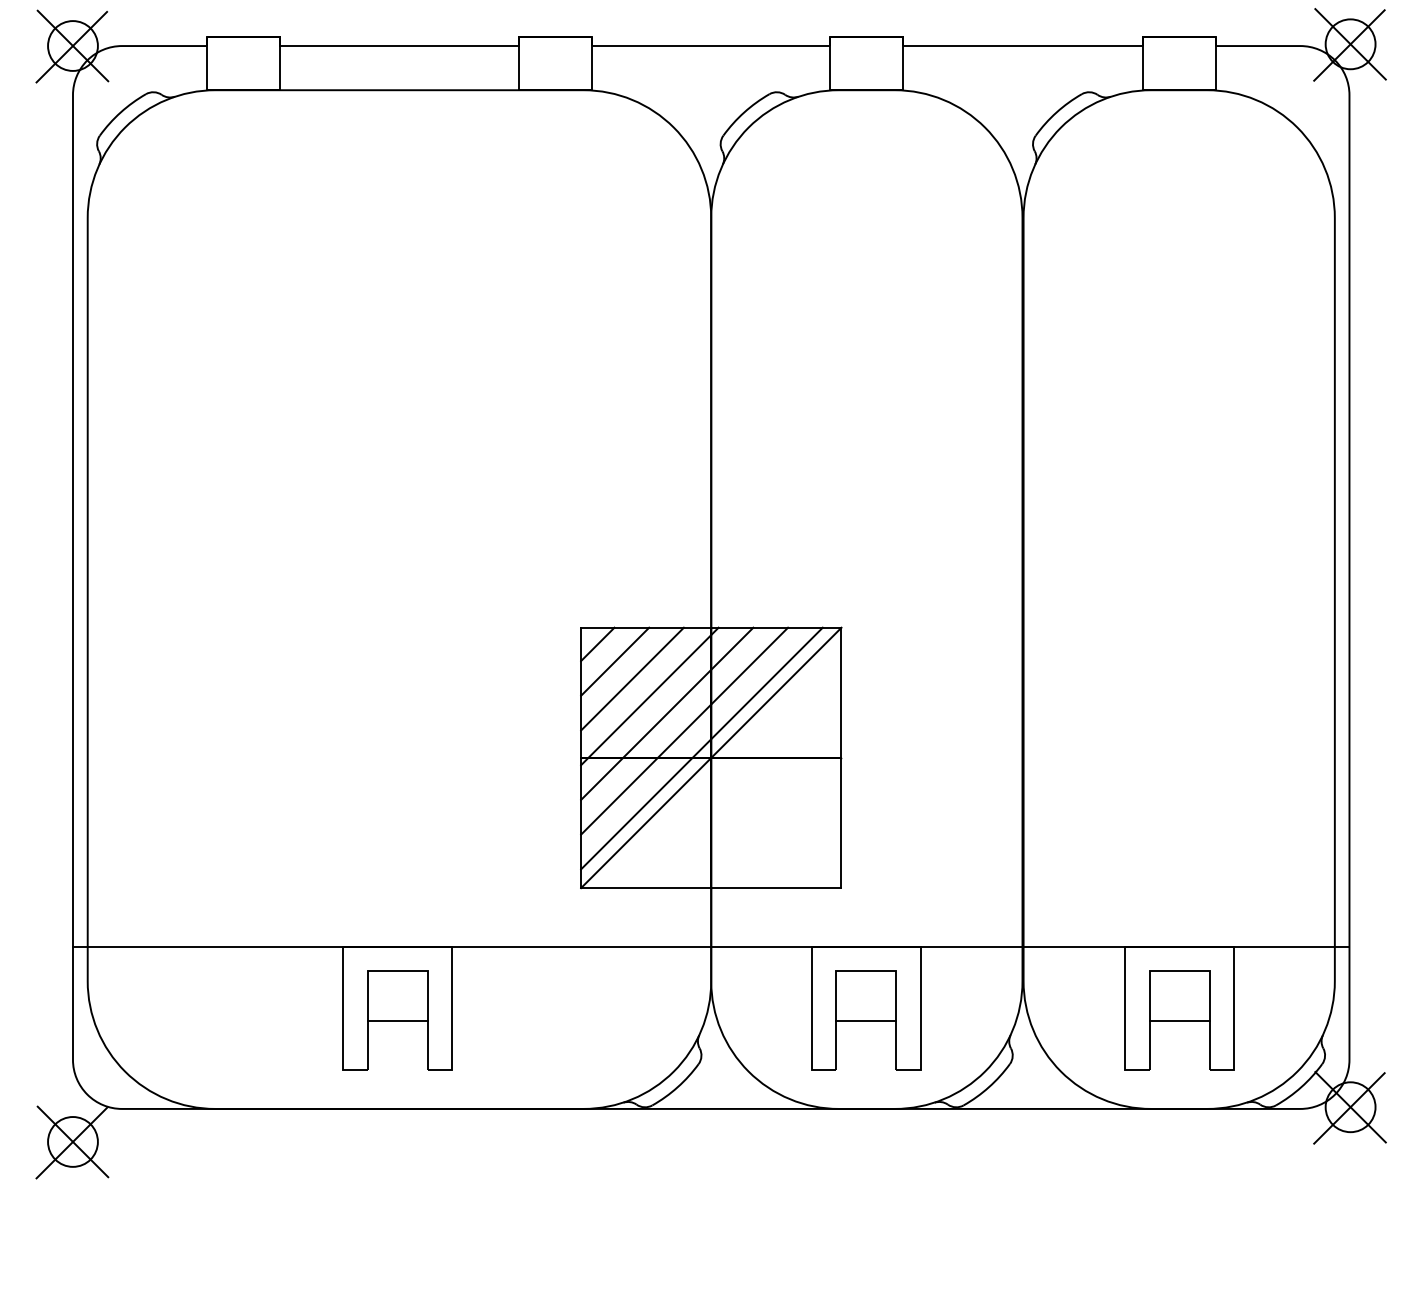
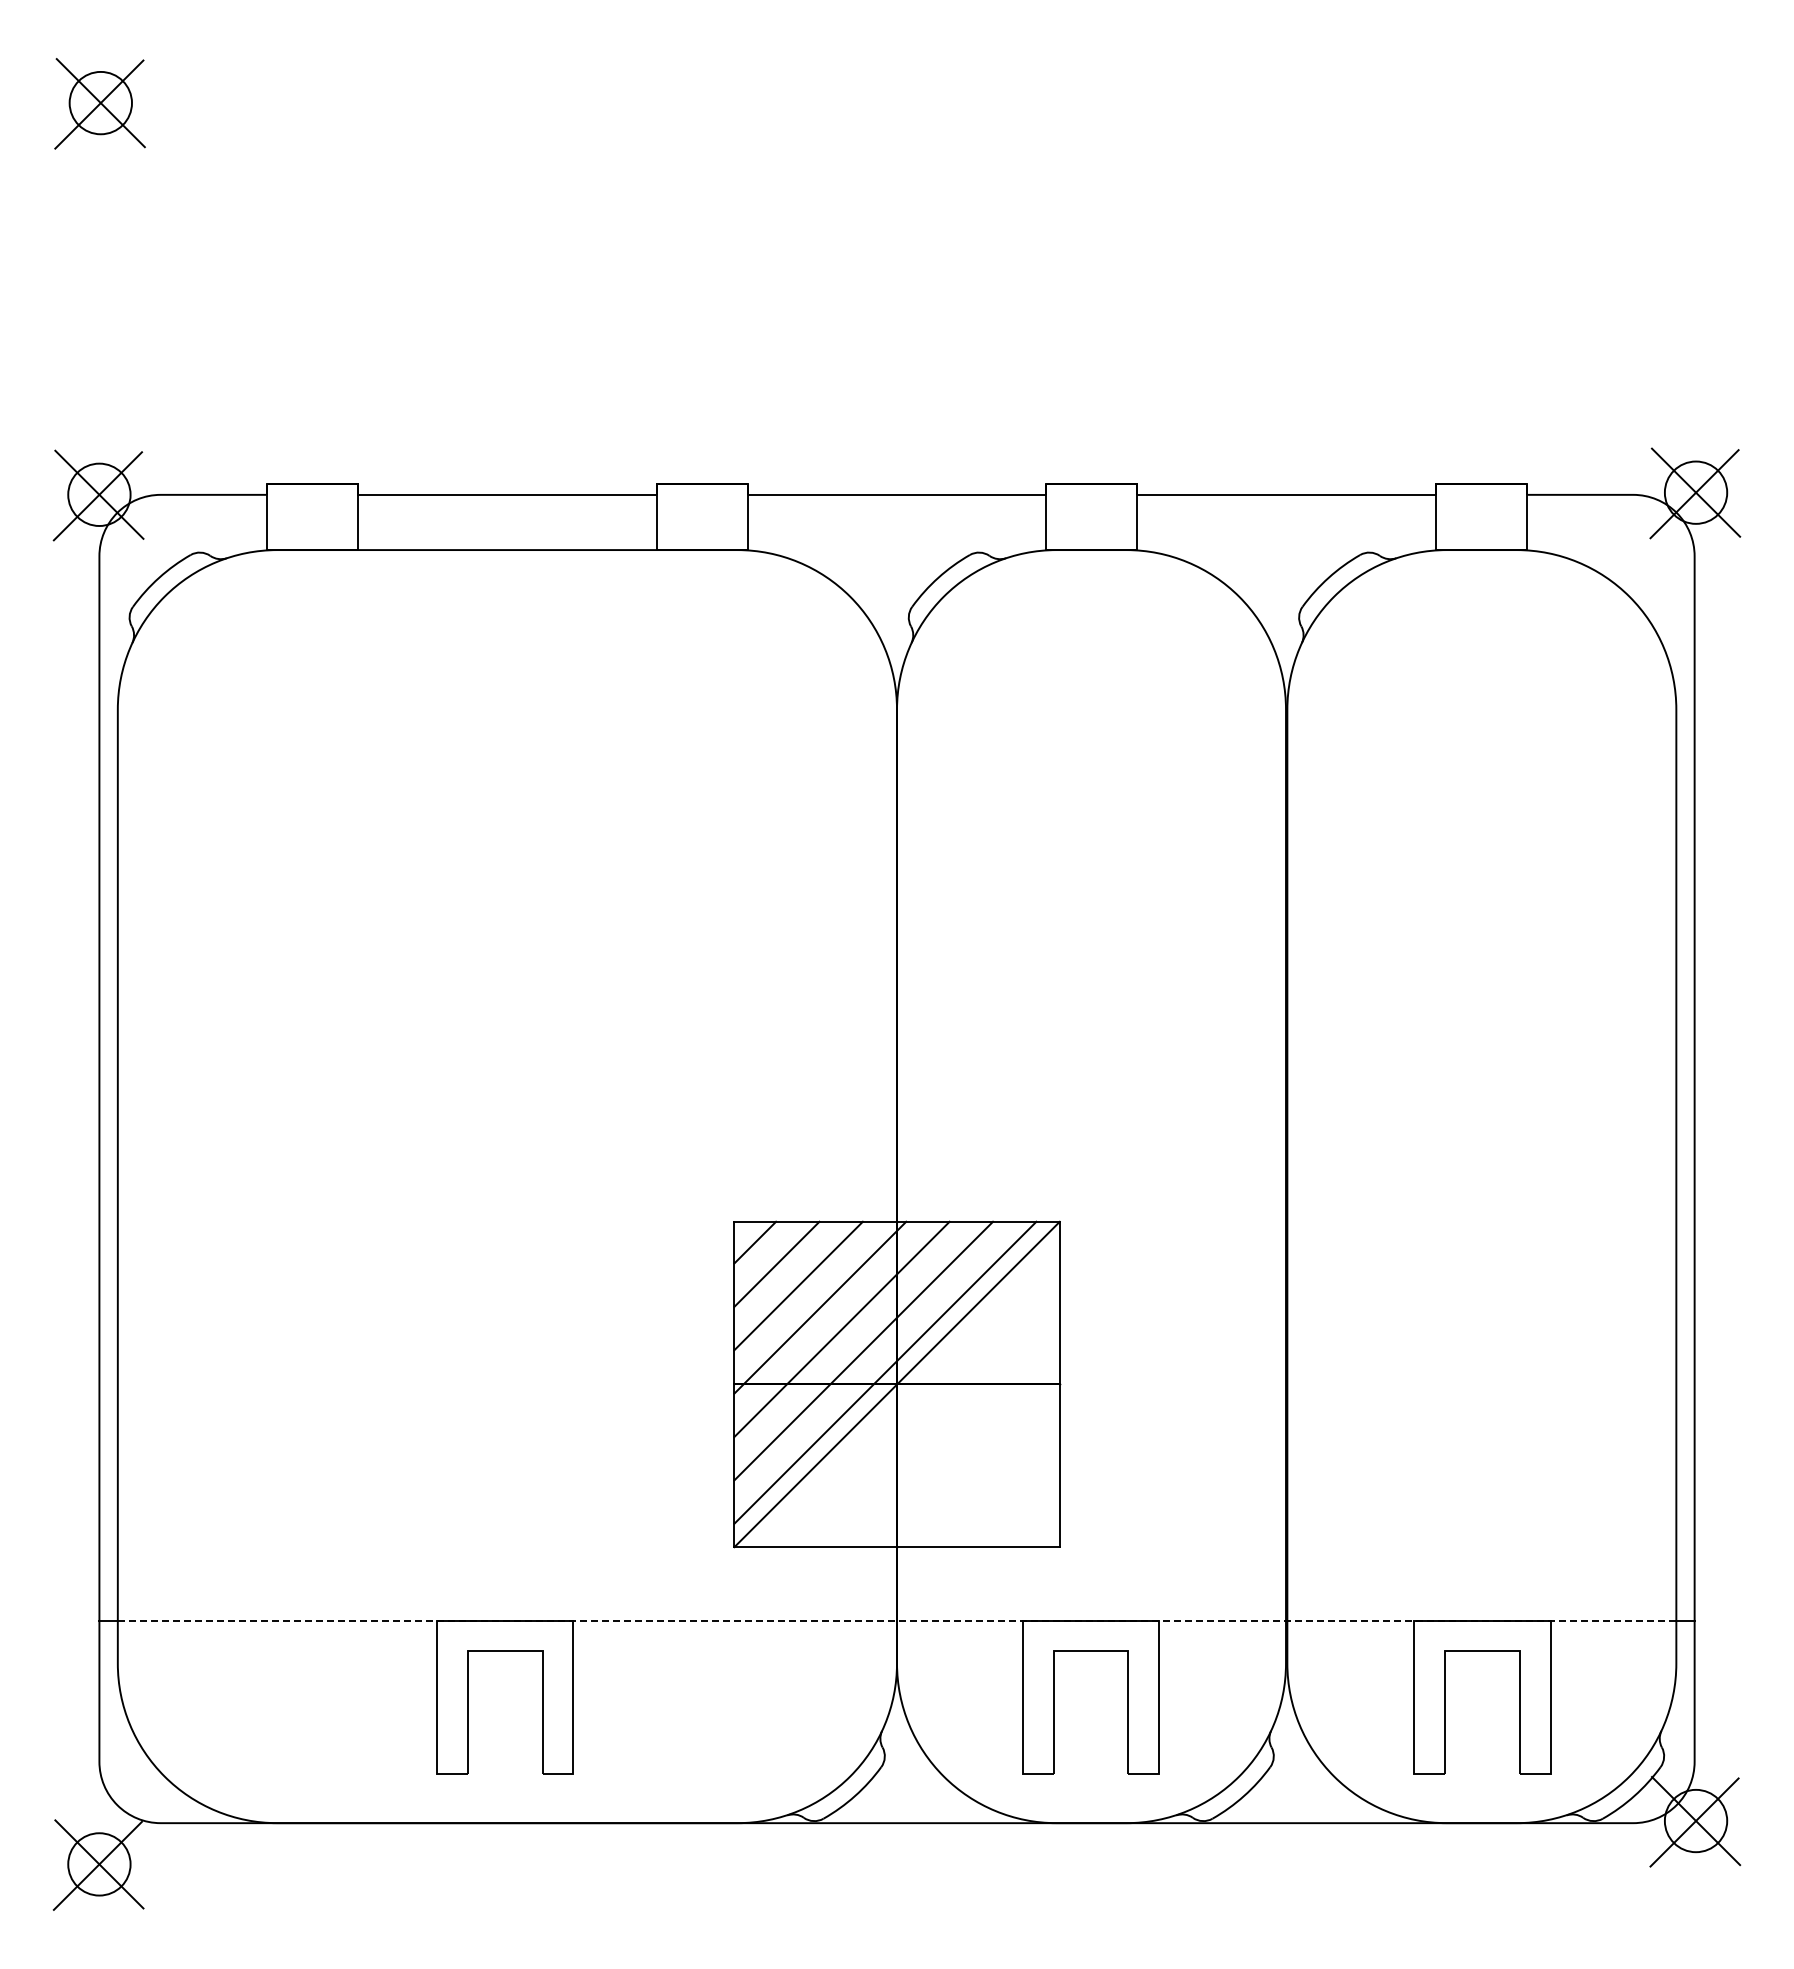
line: (711, 946) -> (897, 1620), solid -> dashed
line: (397, 1020) -> (504, 1712), removed
line: (866, 1020) -> (1090, 1712), removed
line: (1179, 1020) -> (1482, 1712), removed

